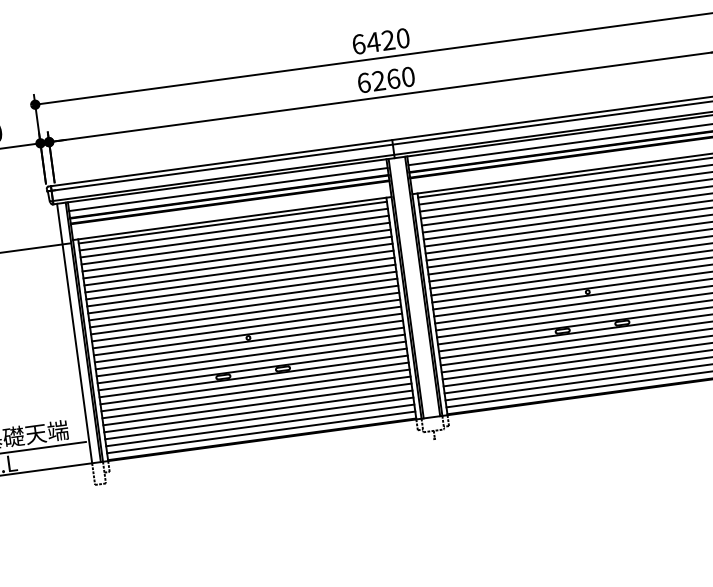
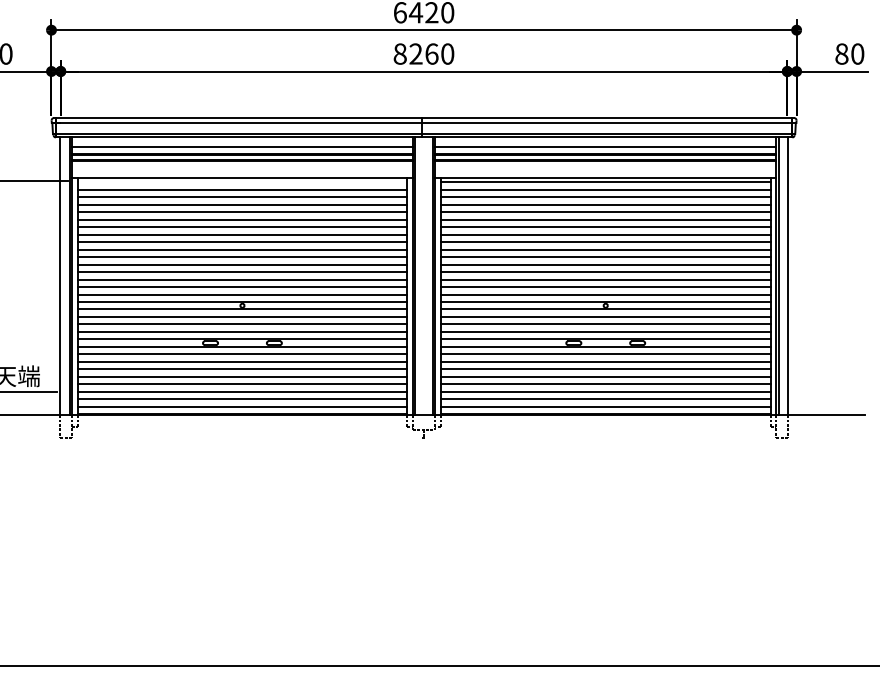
text: (363, 82) -> (399, 53), 6260 -> 8260
line: (232, 222) -> (242, 182), removed

